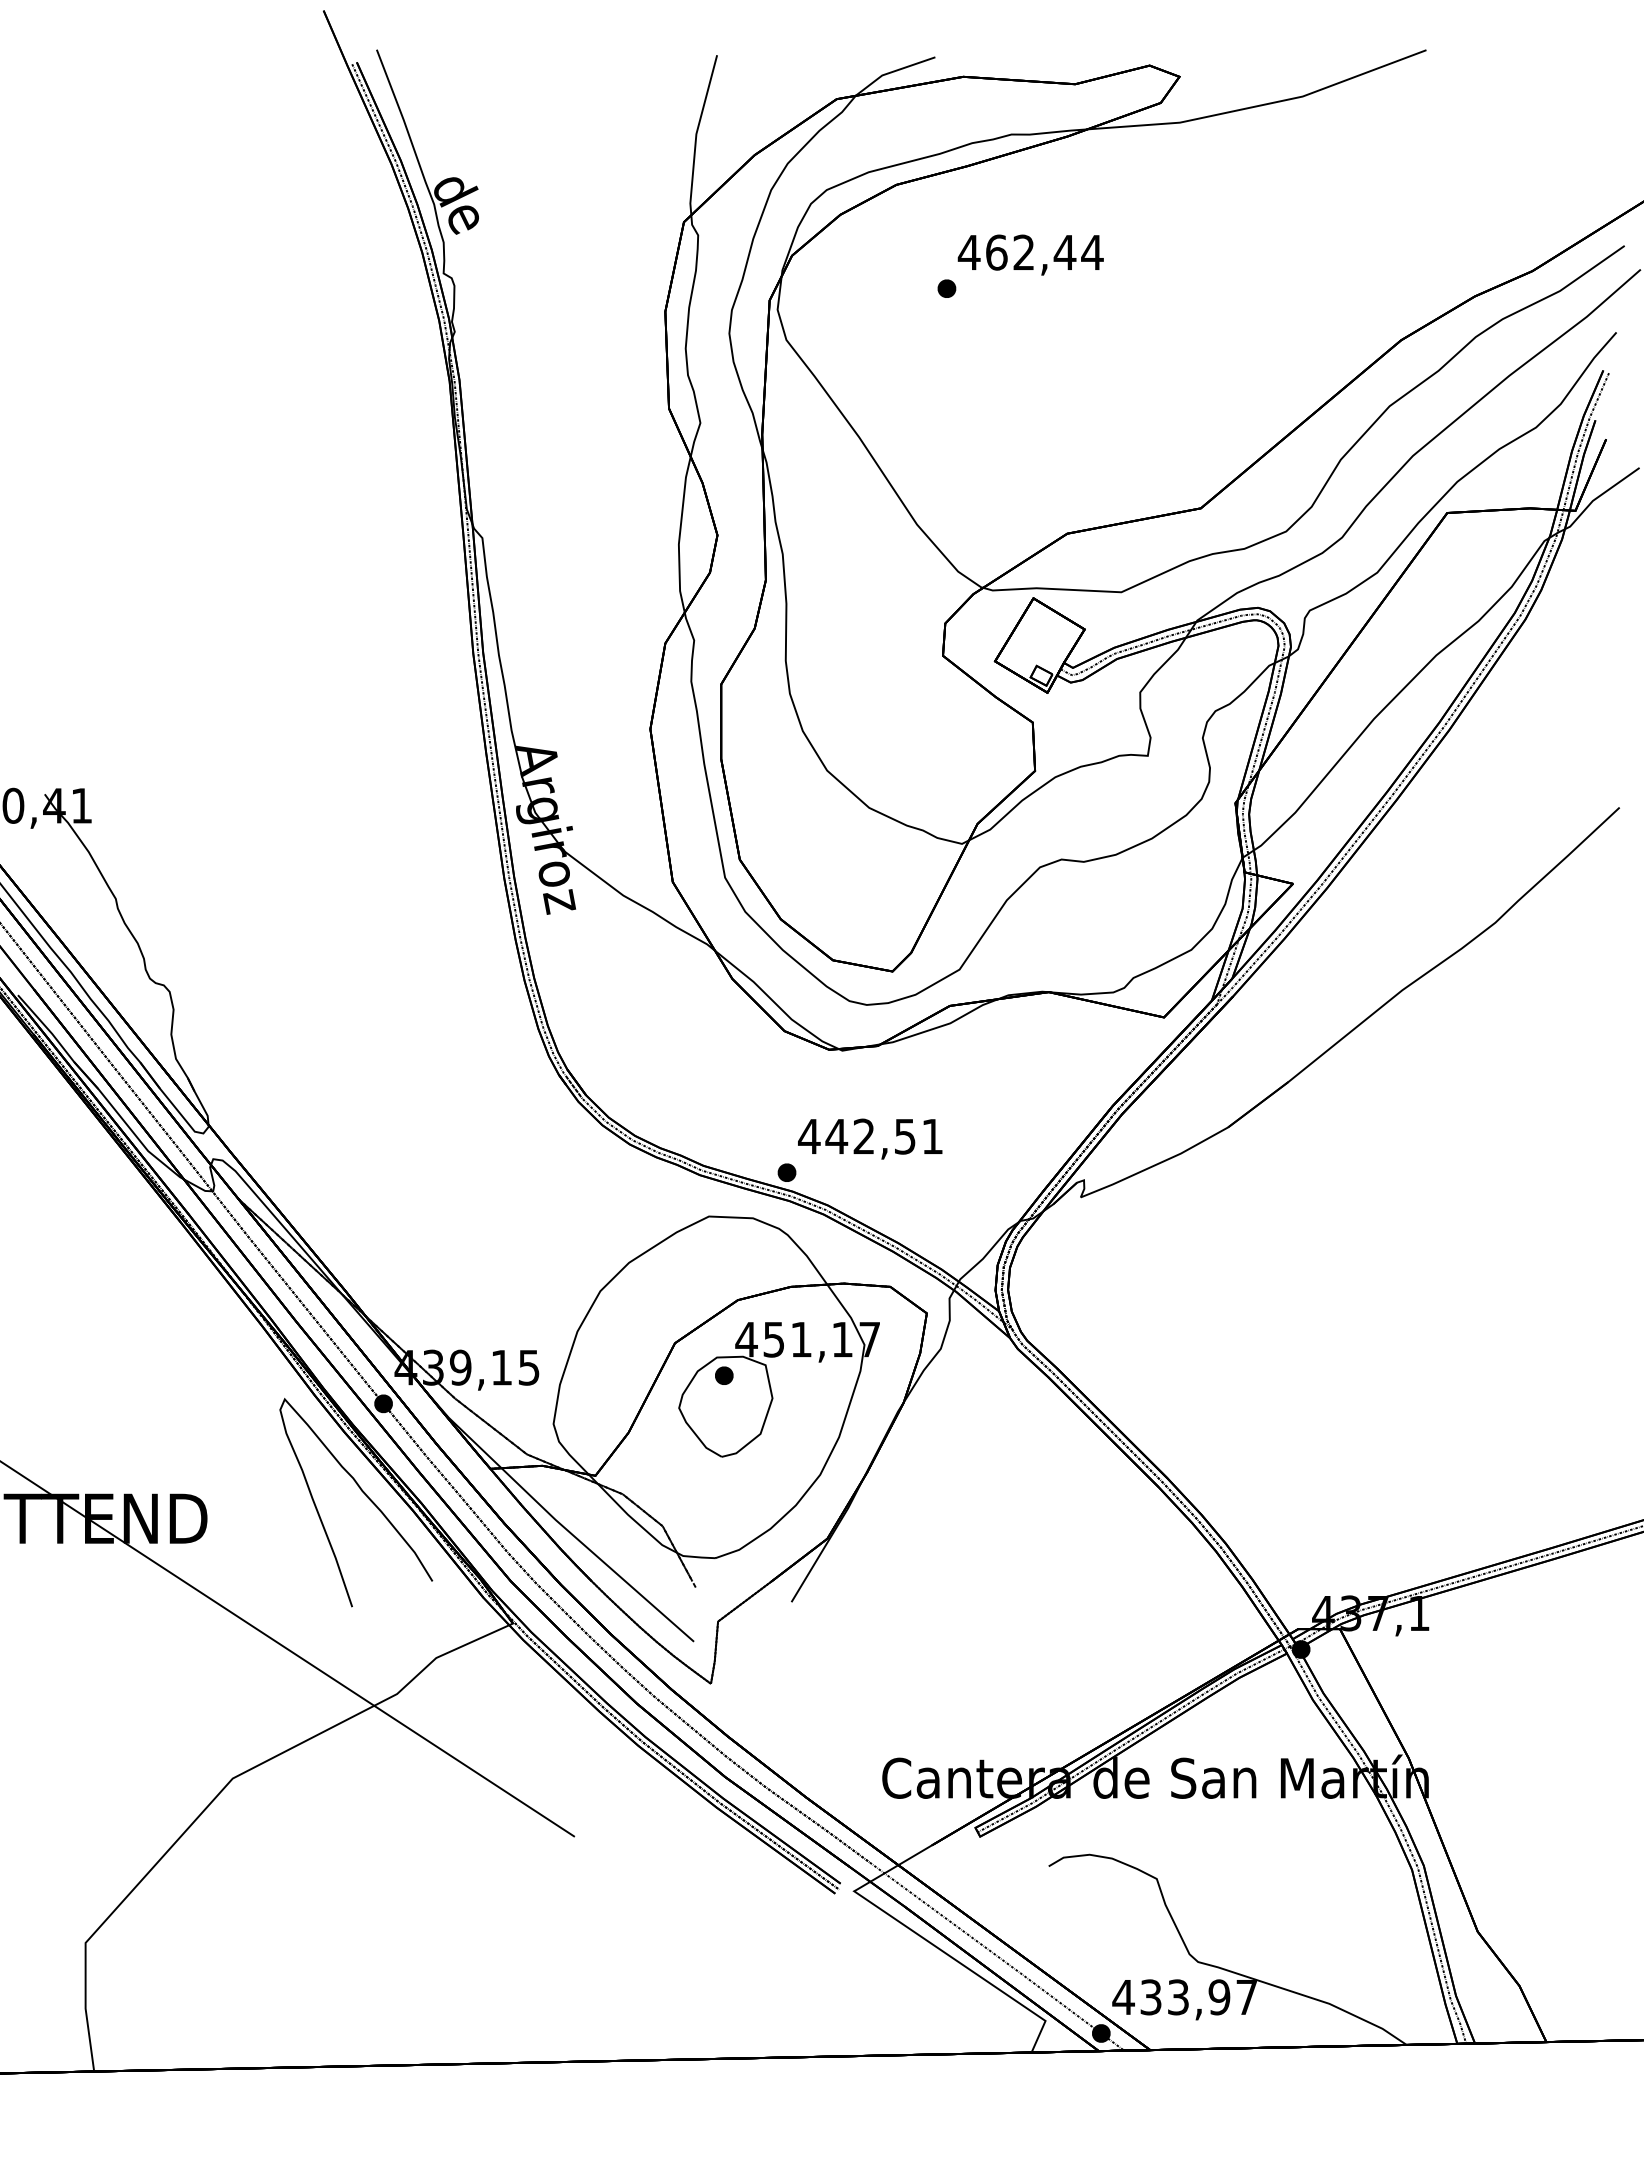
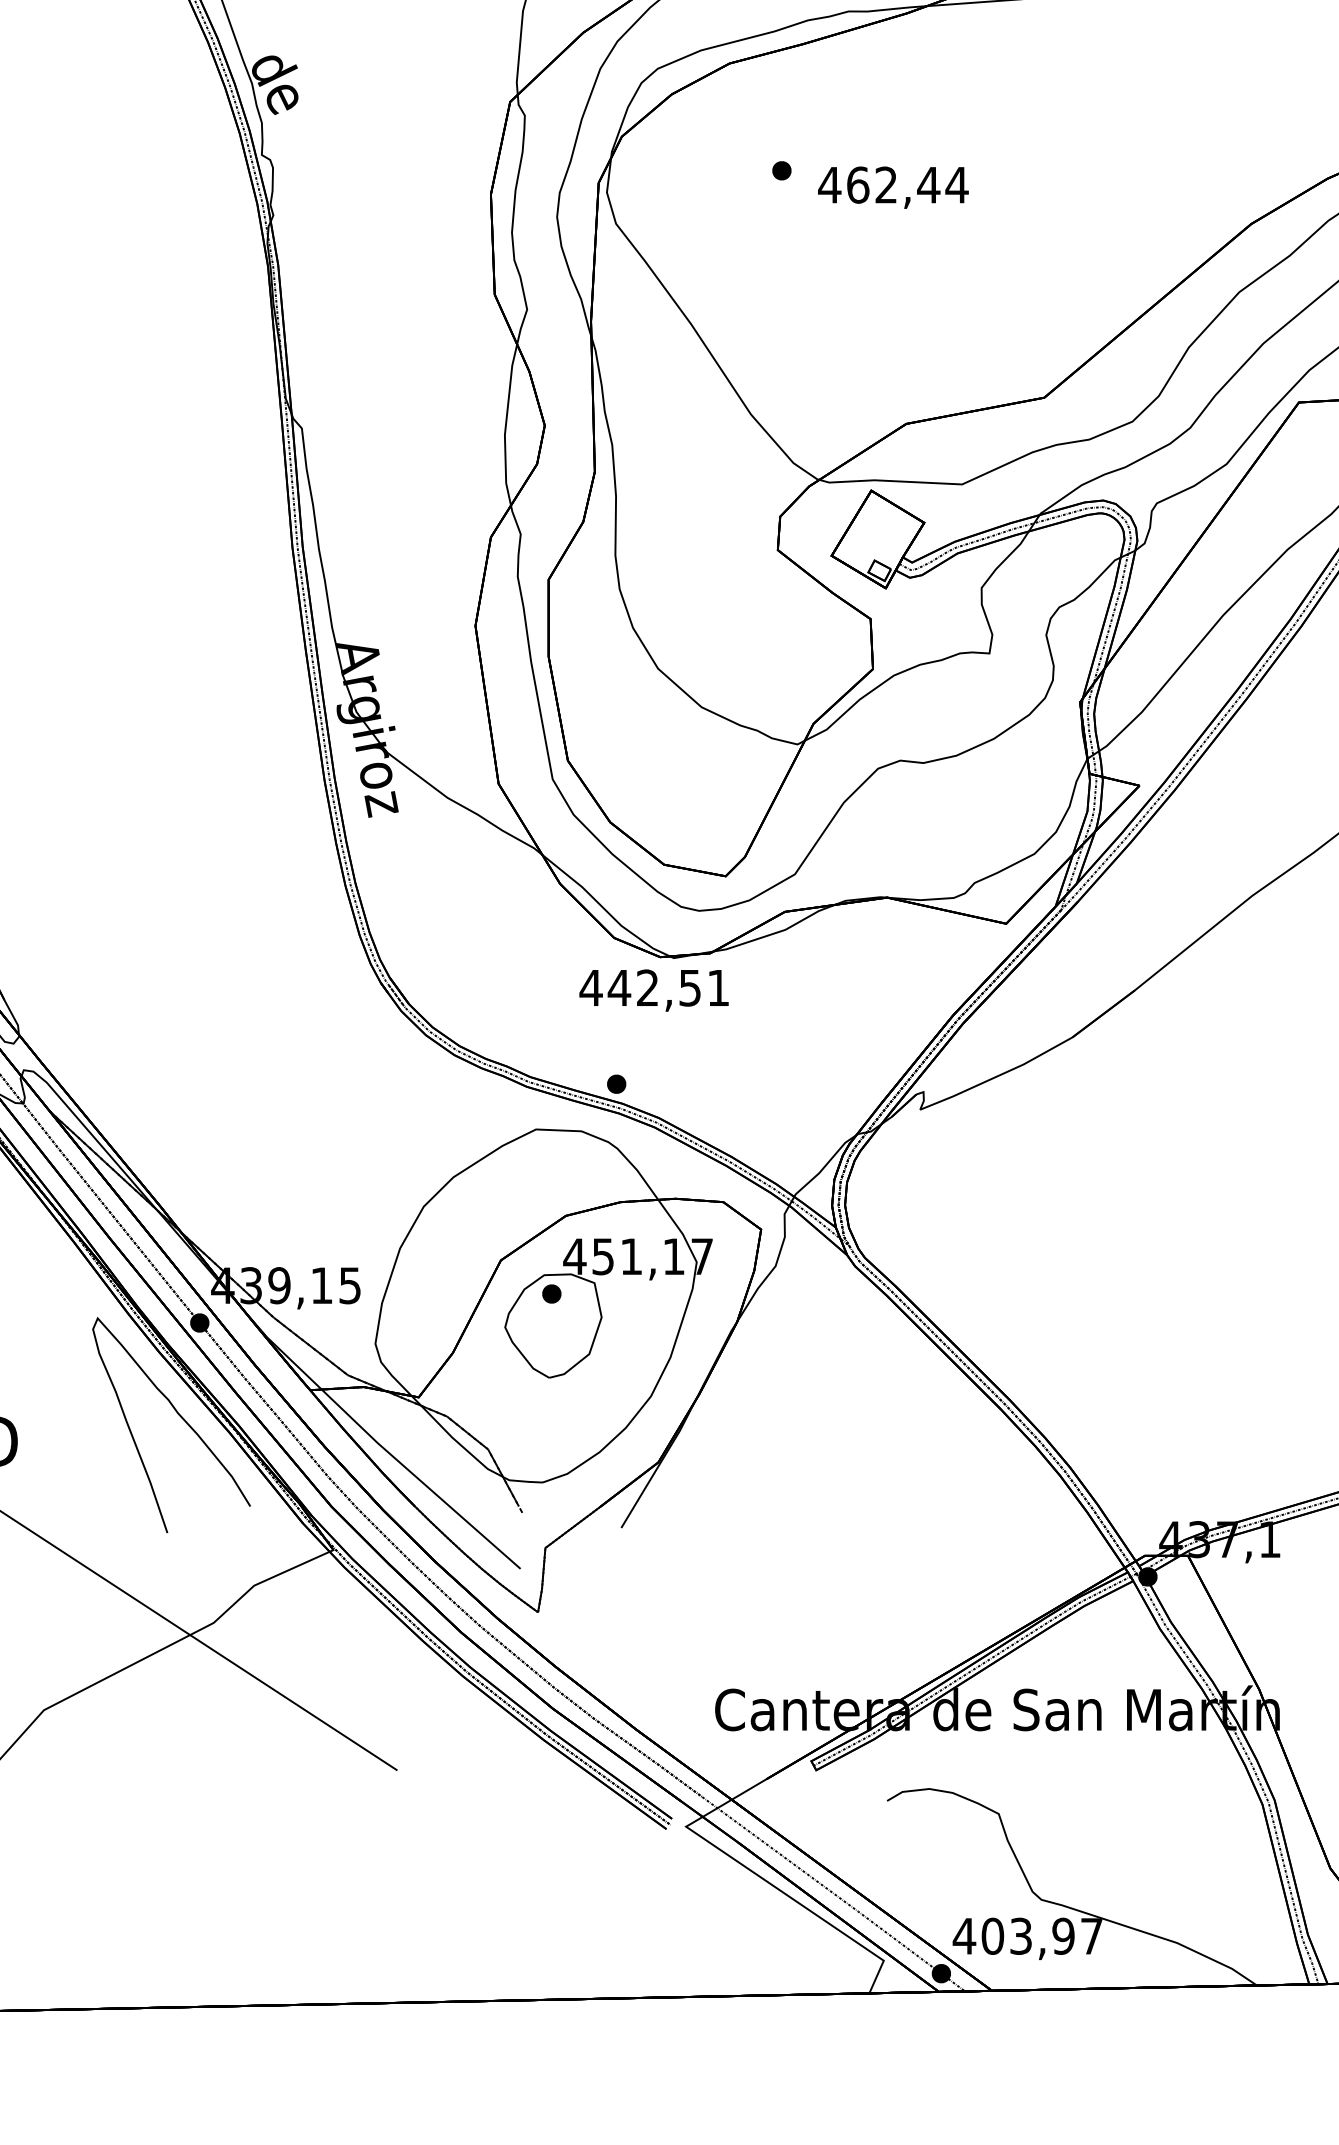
text: (1030, 254) -> (893, 187), moved
text: (870, 1138) -> (654, 989), moved
text: (1150, 1997) -> (992, 1936), 433,97 -> 403,97

